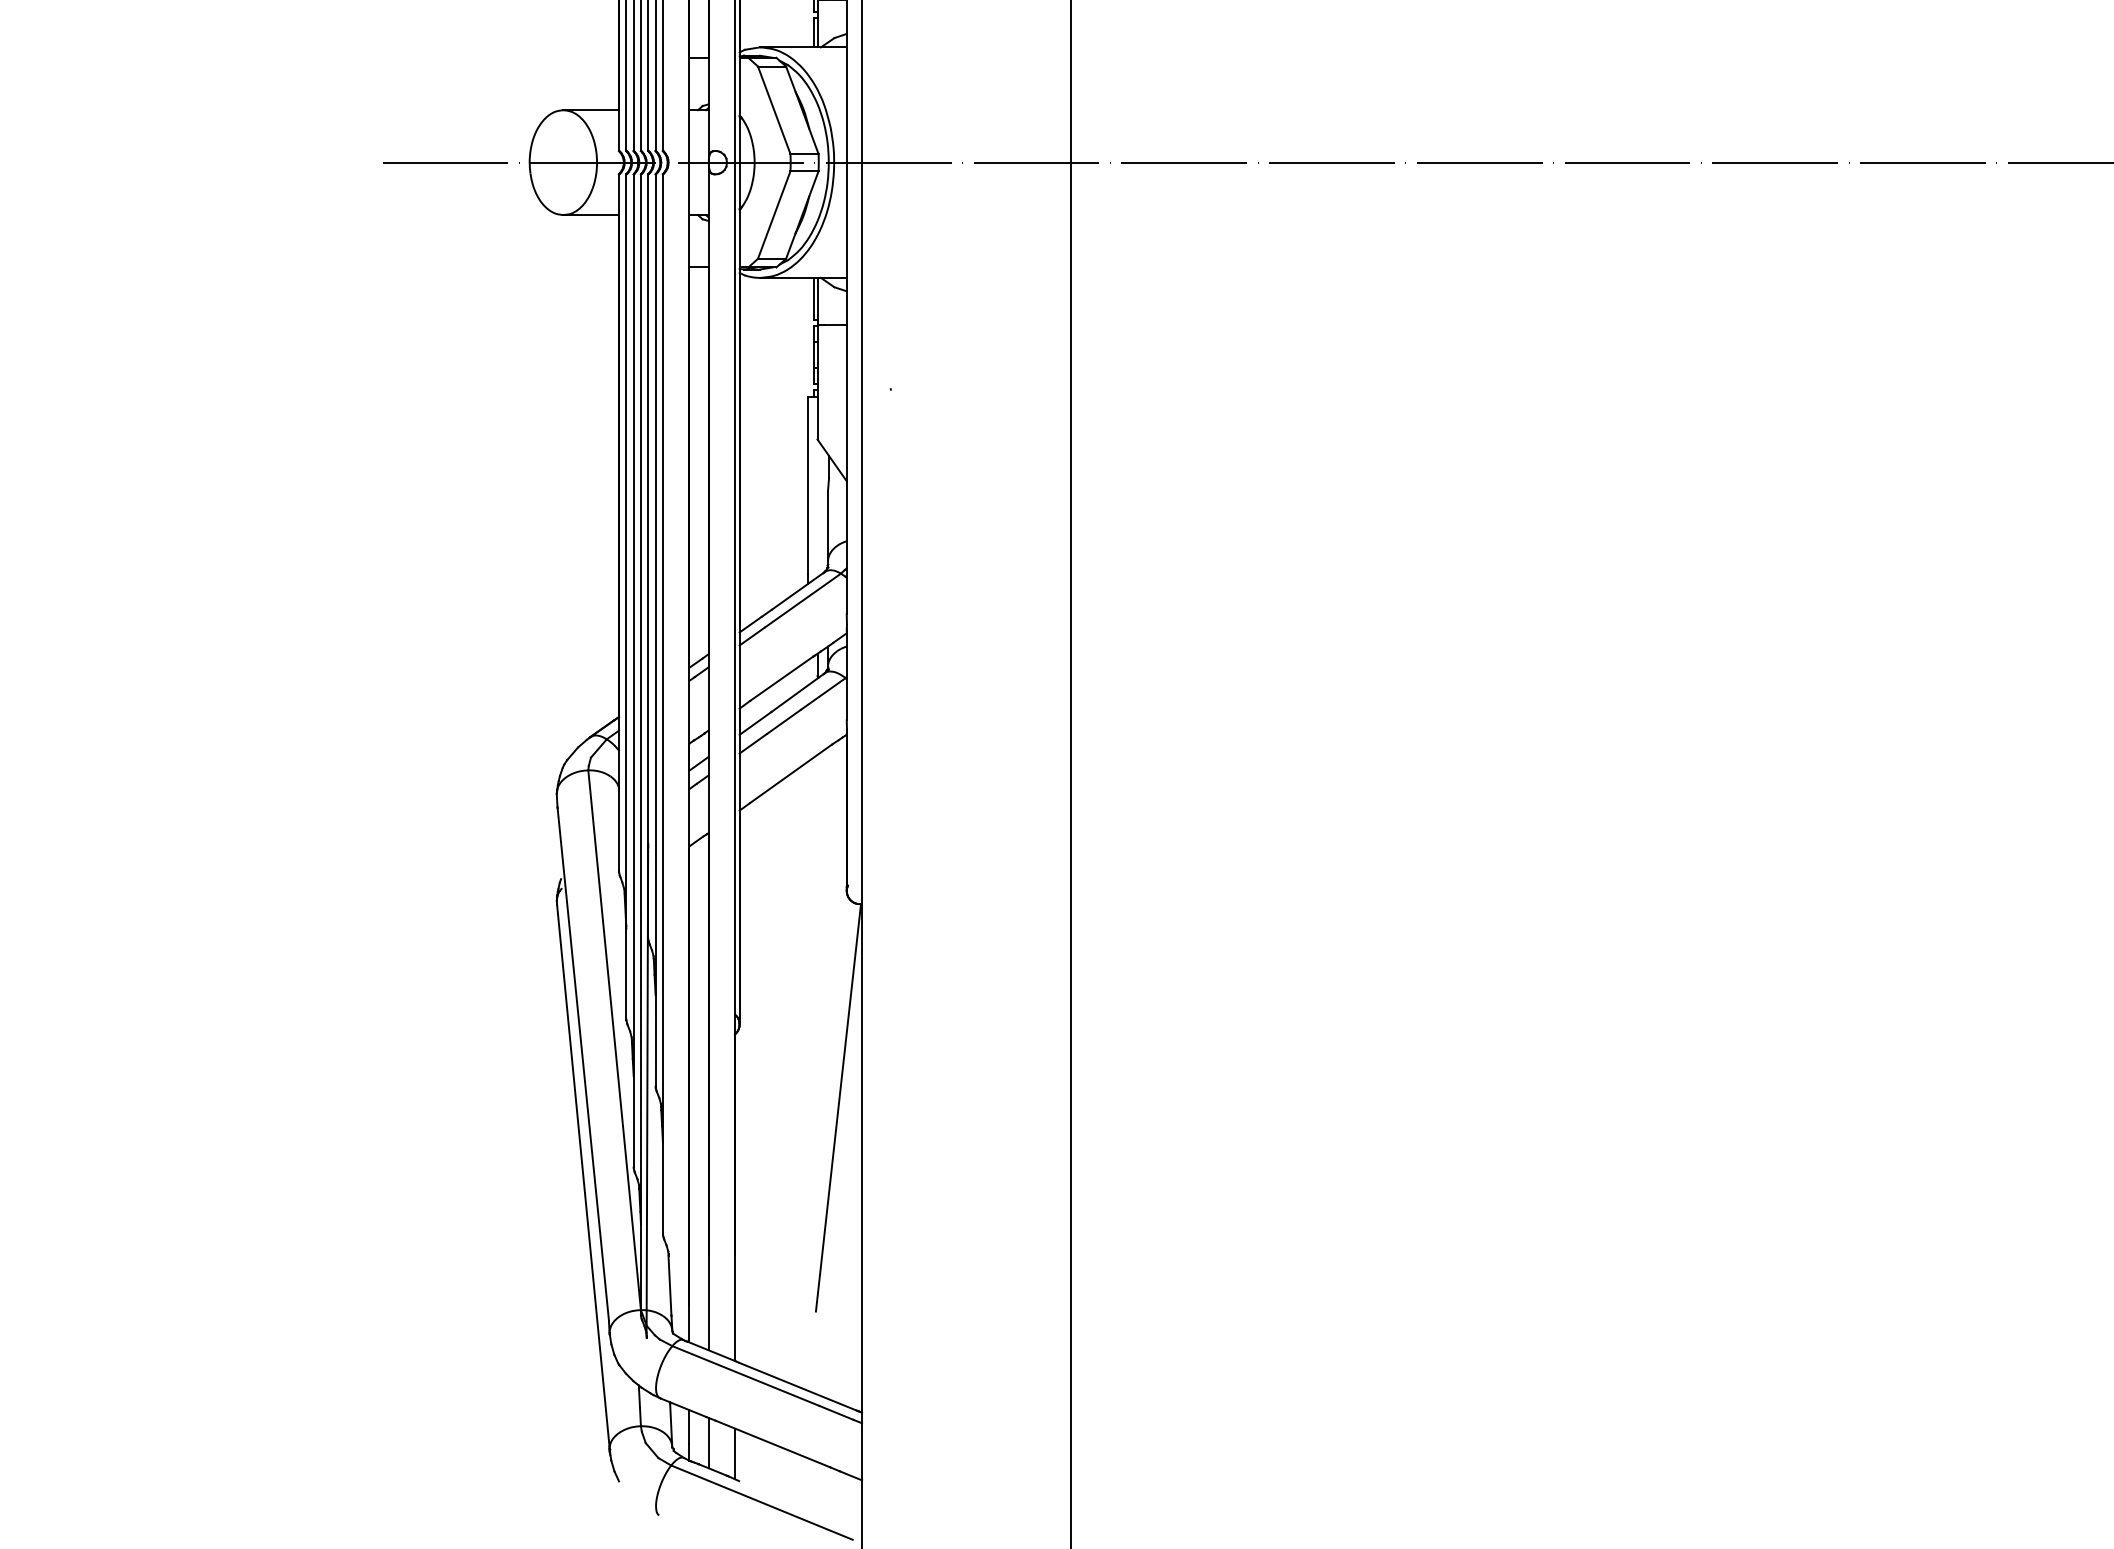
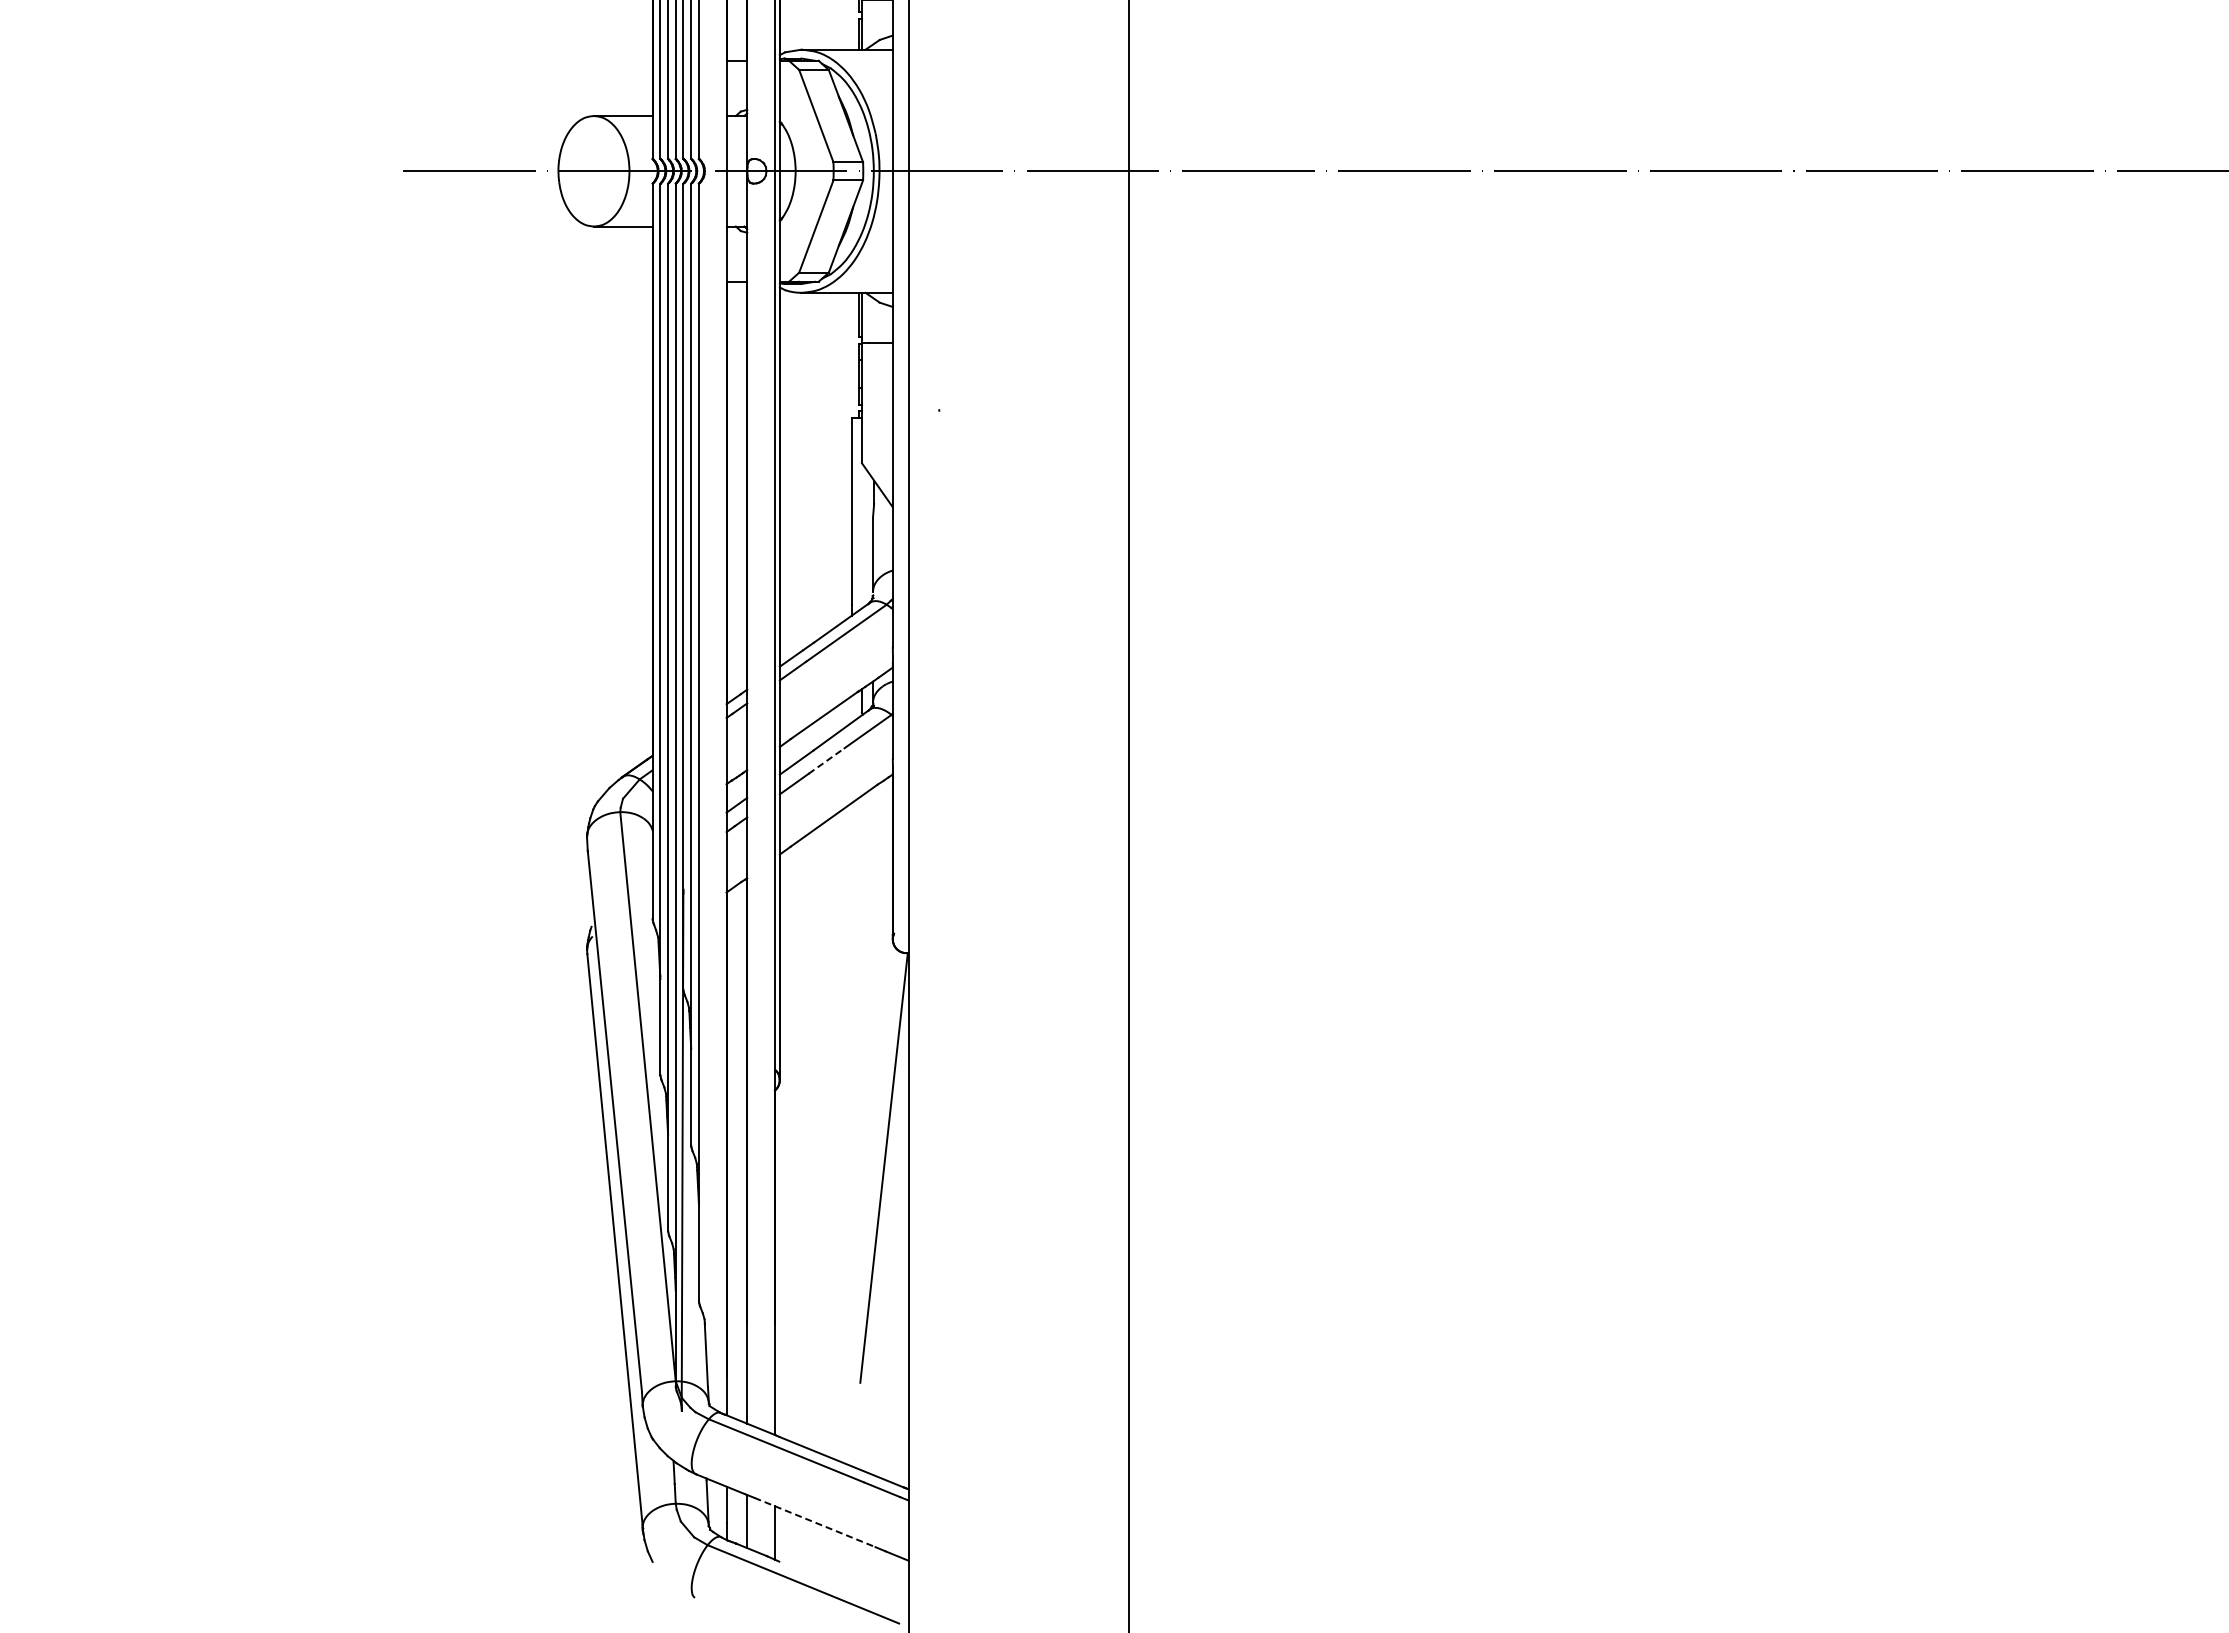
line: (783, 722) -> (826, 761), solid -> dashed
line: (773, 1443) -> (815, 1522), solid -> dashed

